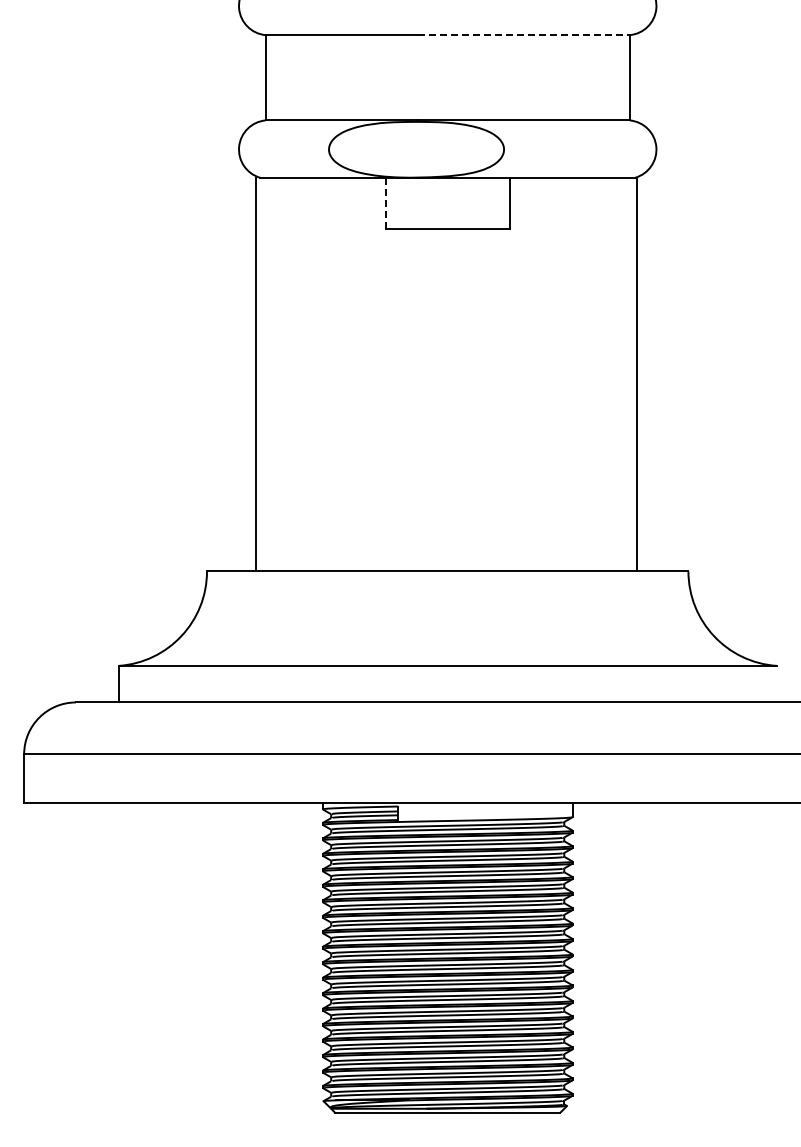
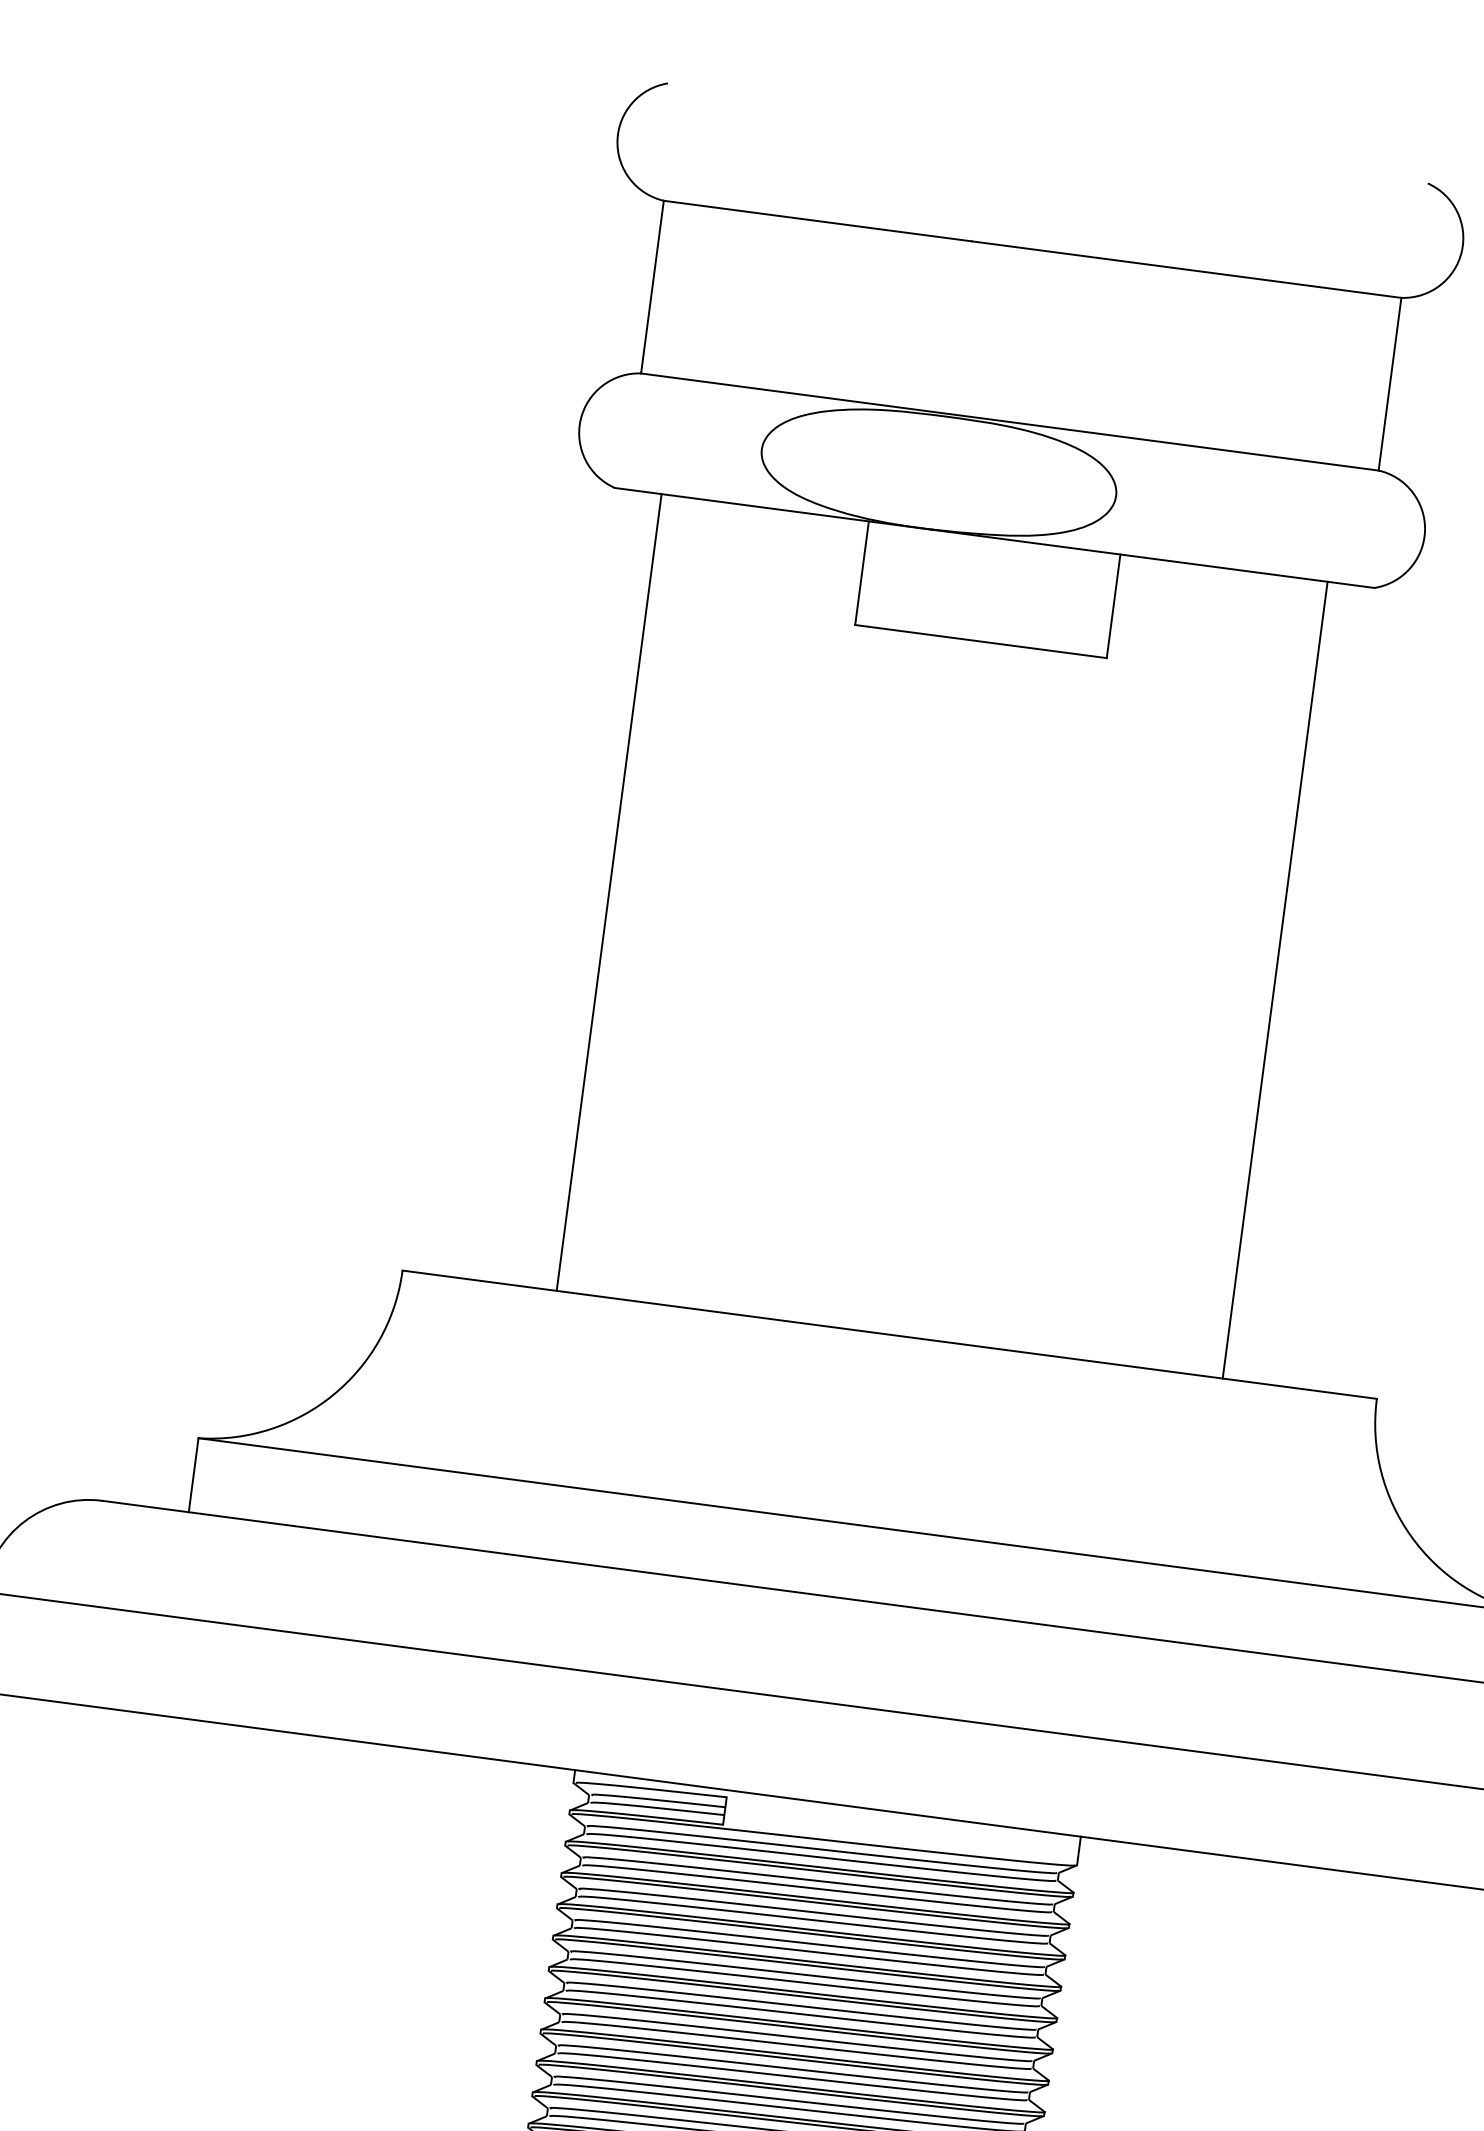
line: (524, 35) -> (1187, 270), dashed -> solid
line: (385, 203) -> (861, 573), dashed -> solid
line: (256, 374) -> (609, 892), moved
line: (637, 374) -> (1275, 980), moved

